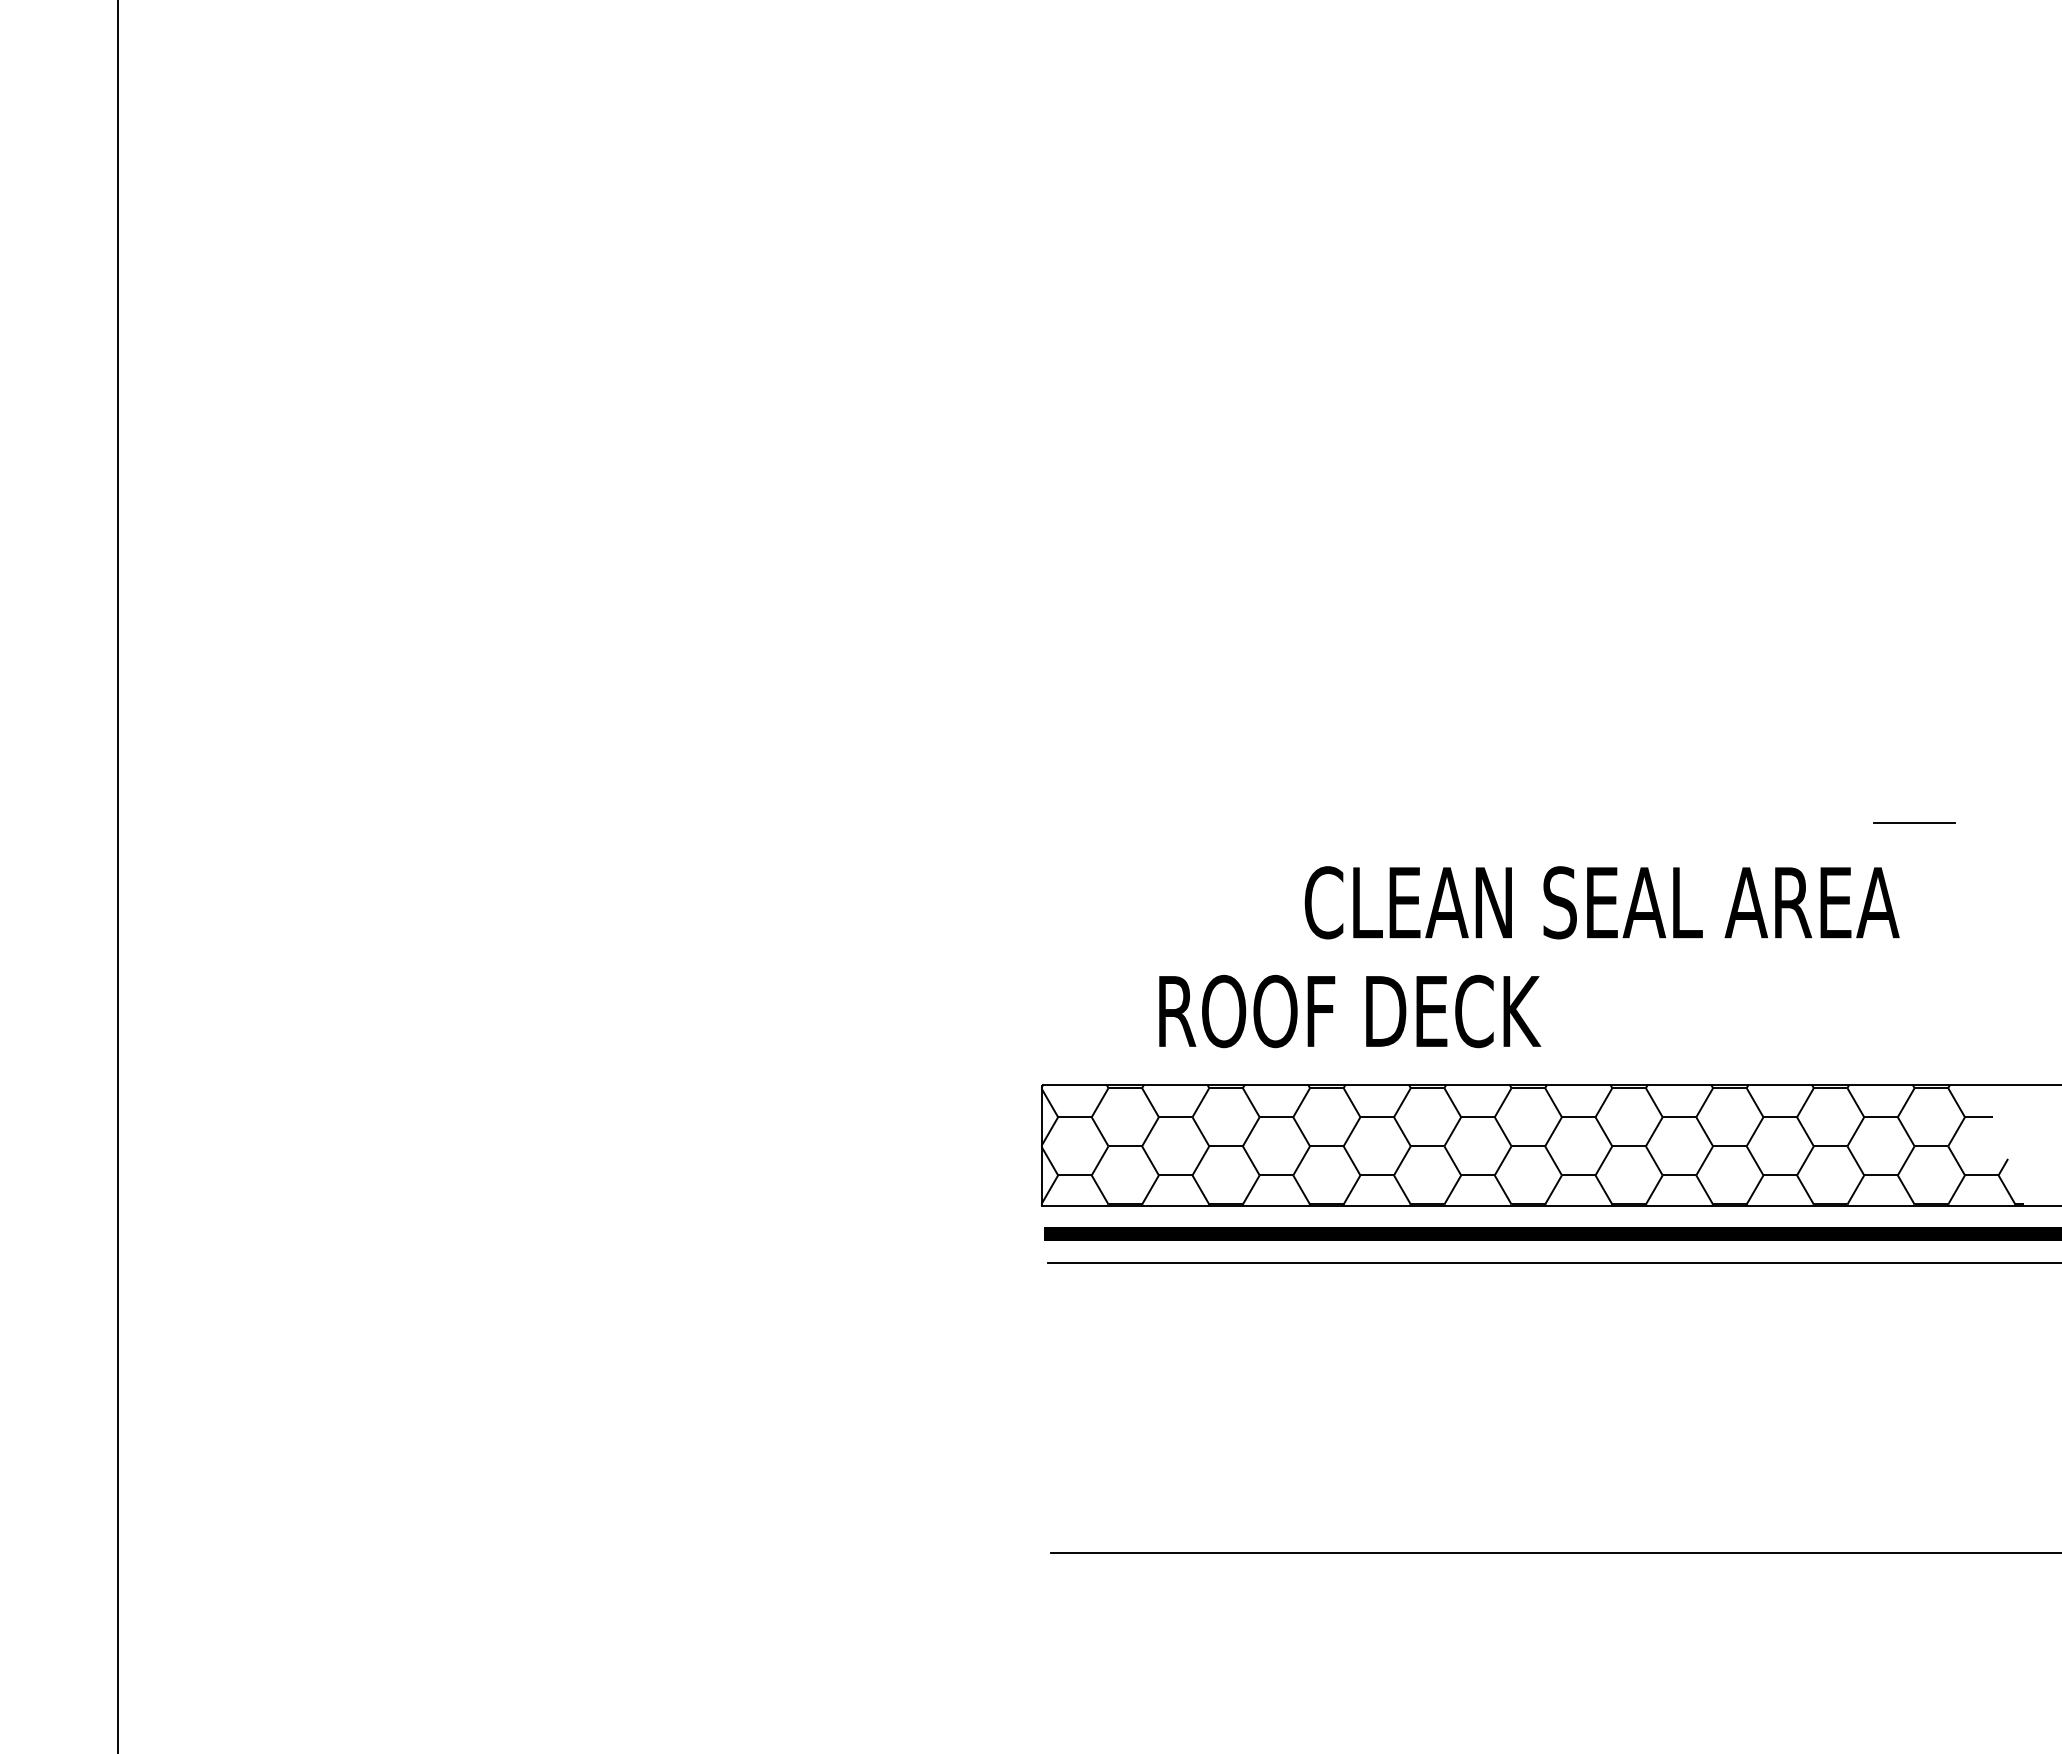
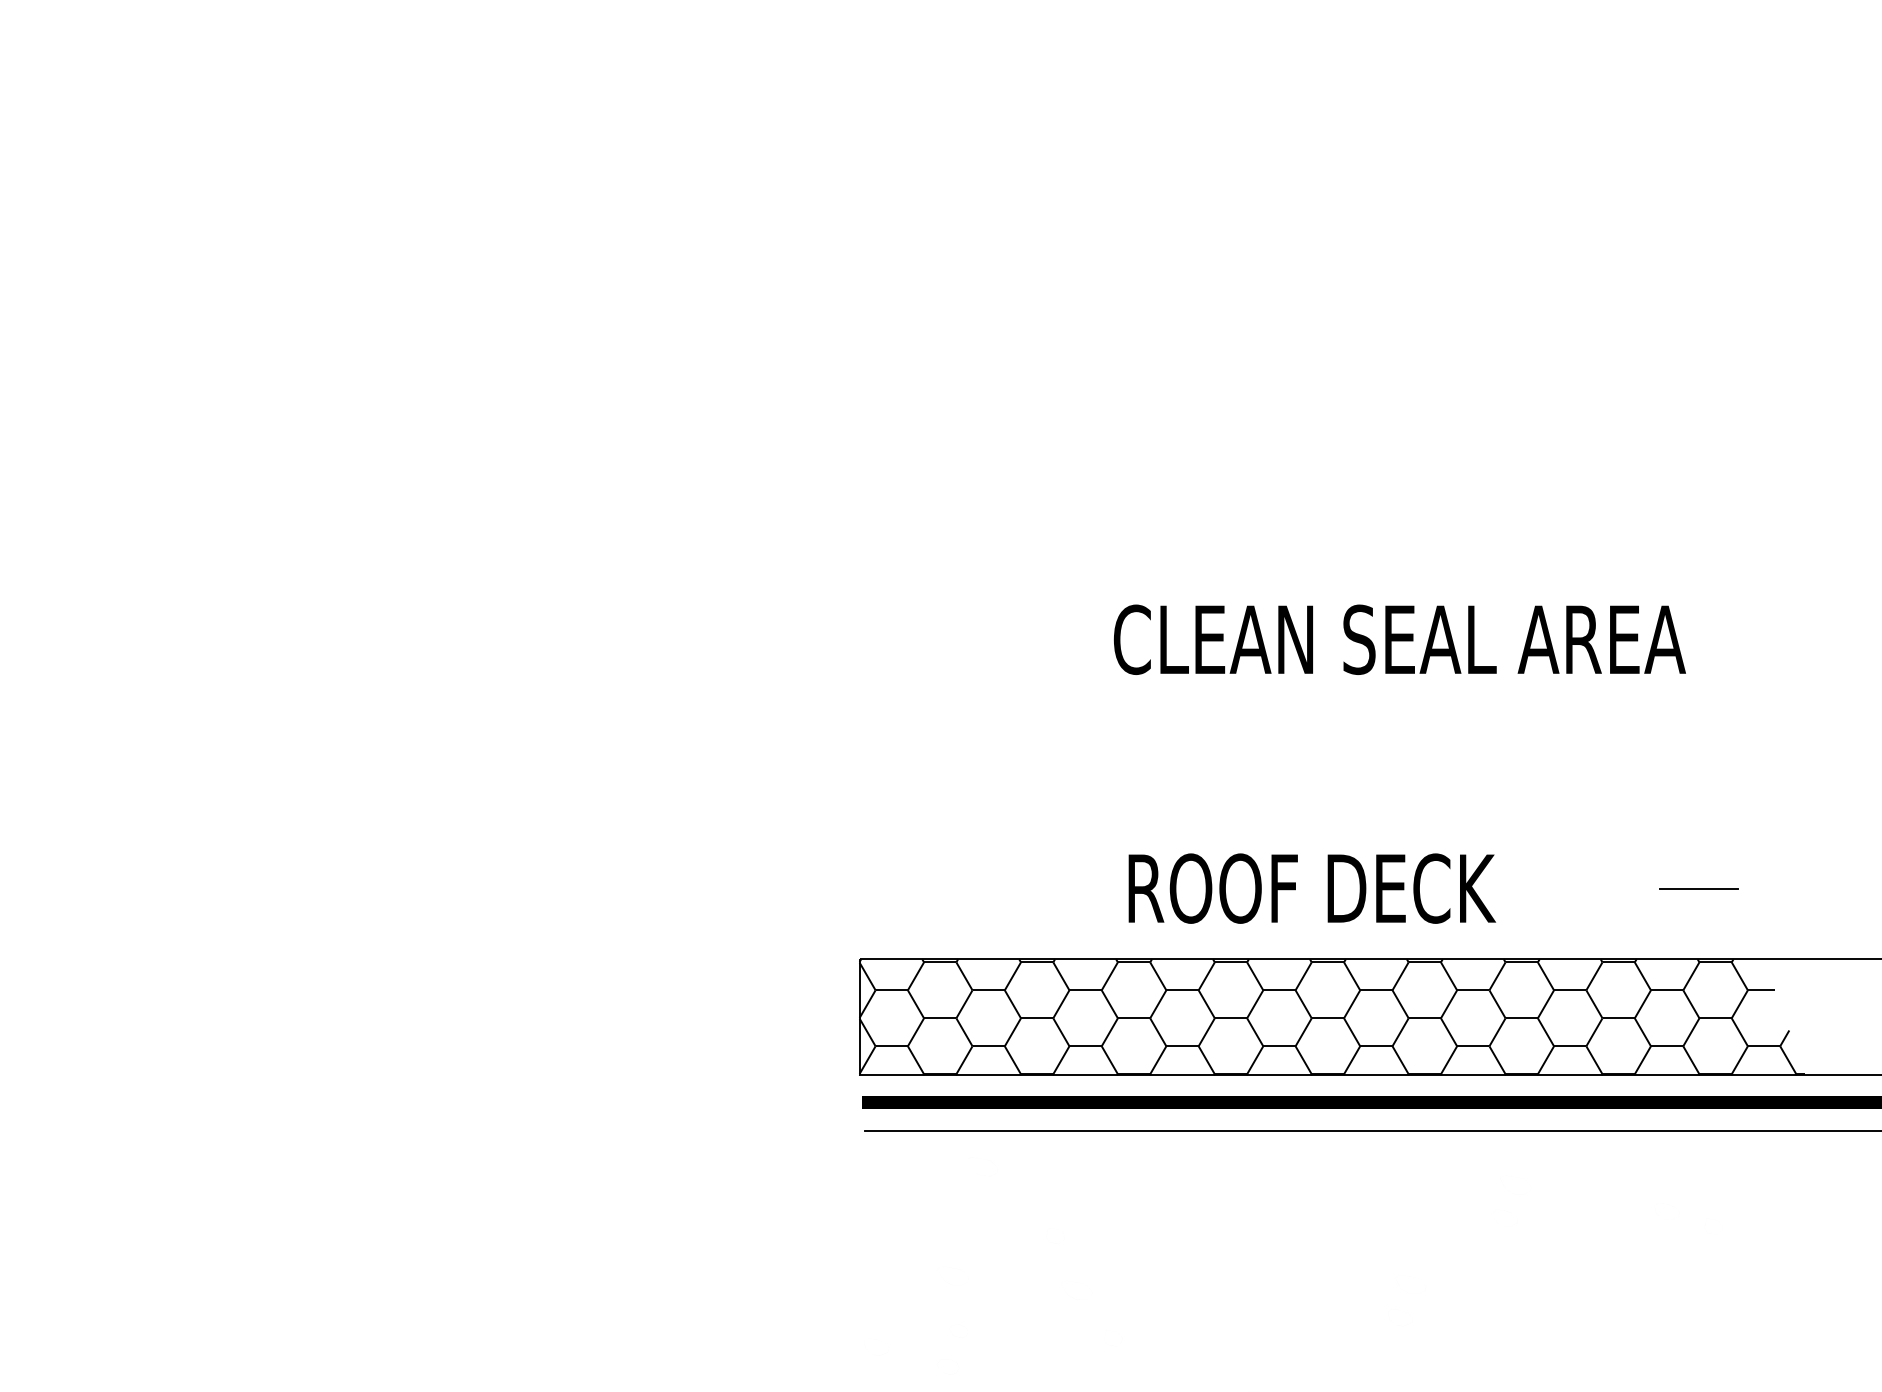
line: (1914, 822) -> (1699, 887), moved
text: (1601, 902) -> (1399, 639), moved
text: (1350, 1011) -> (1312, 888), moved

